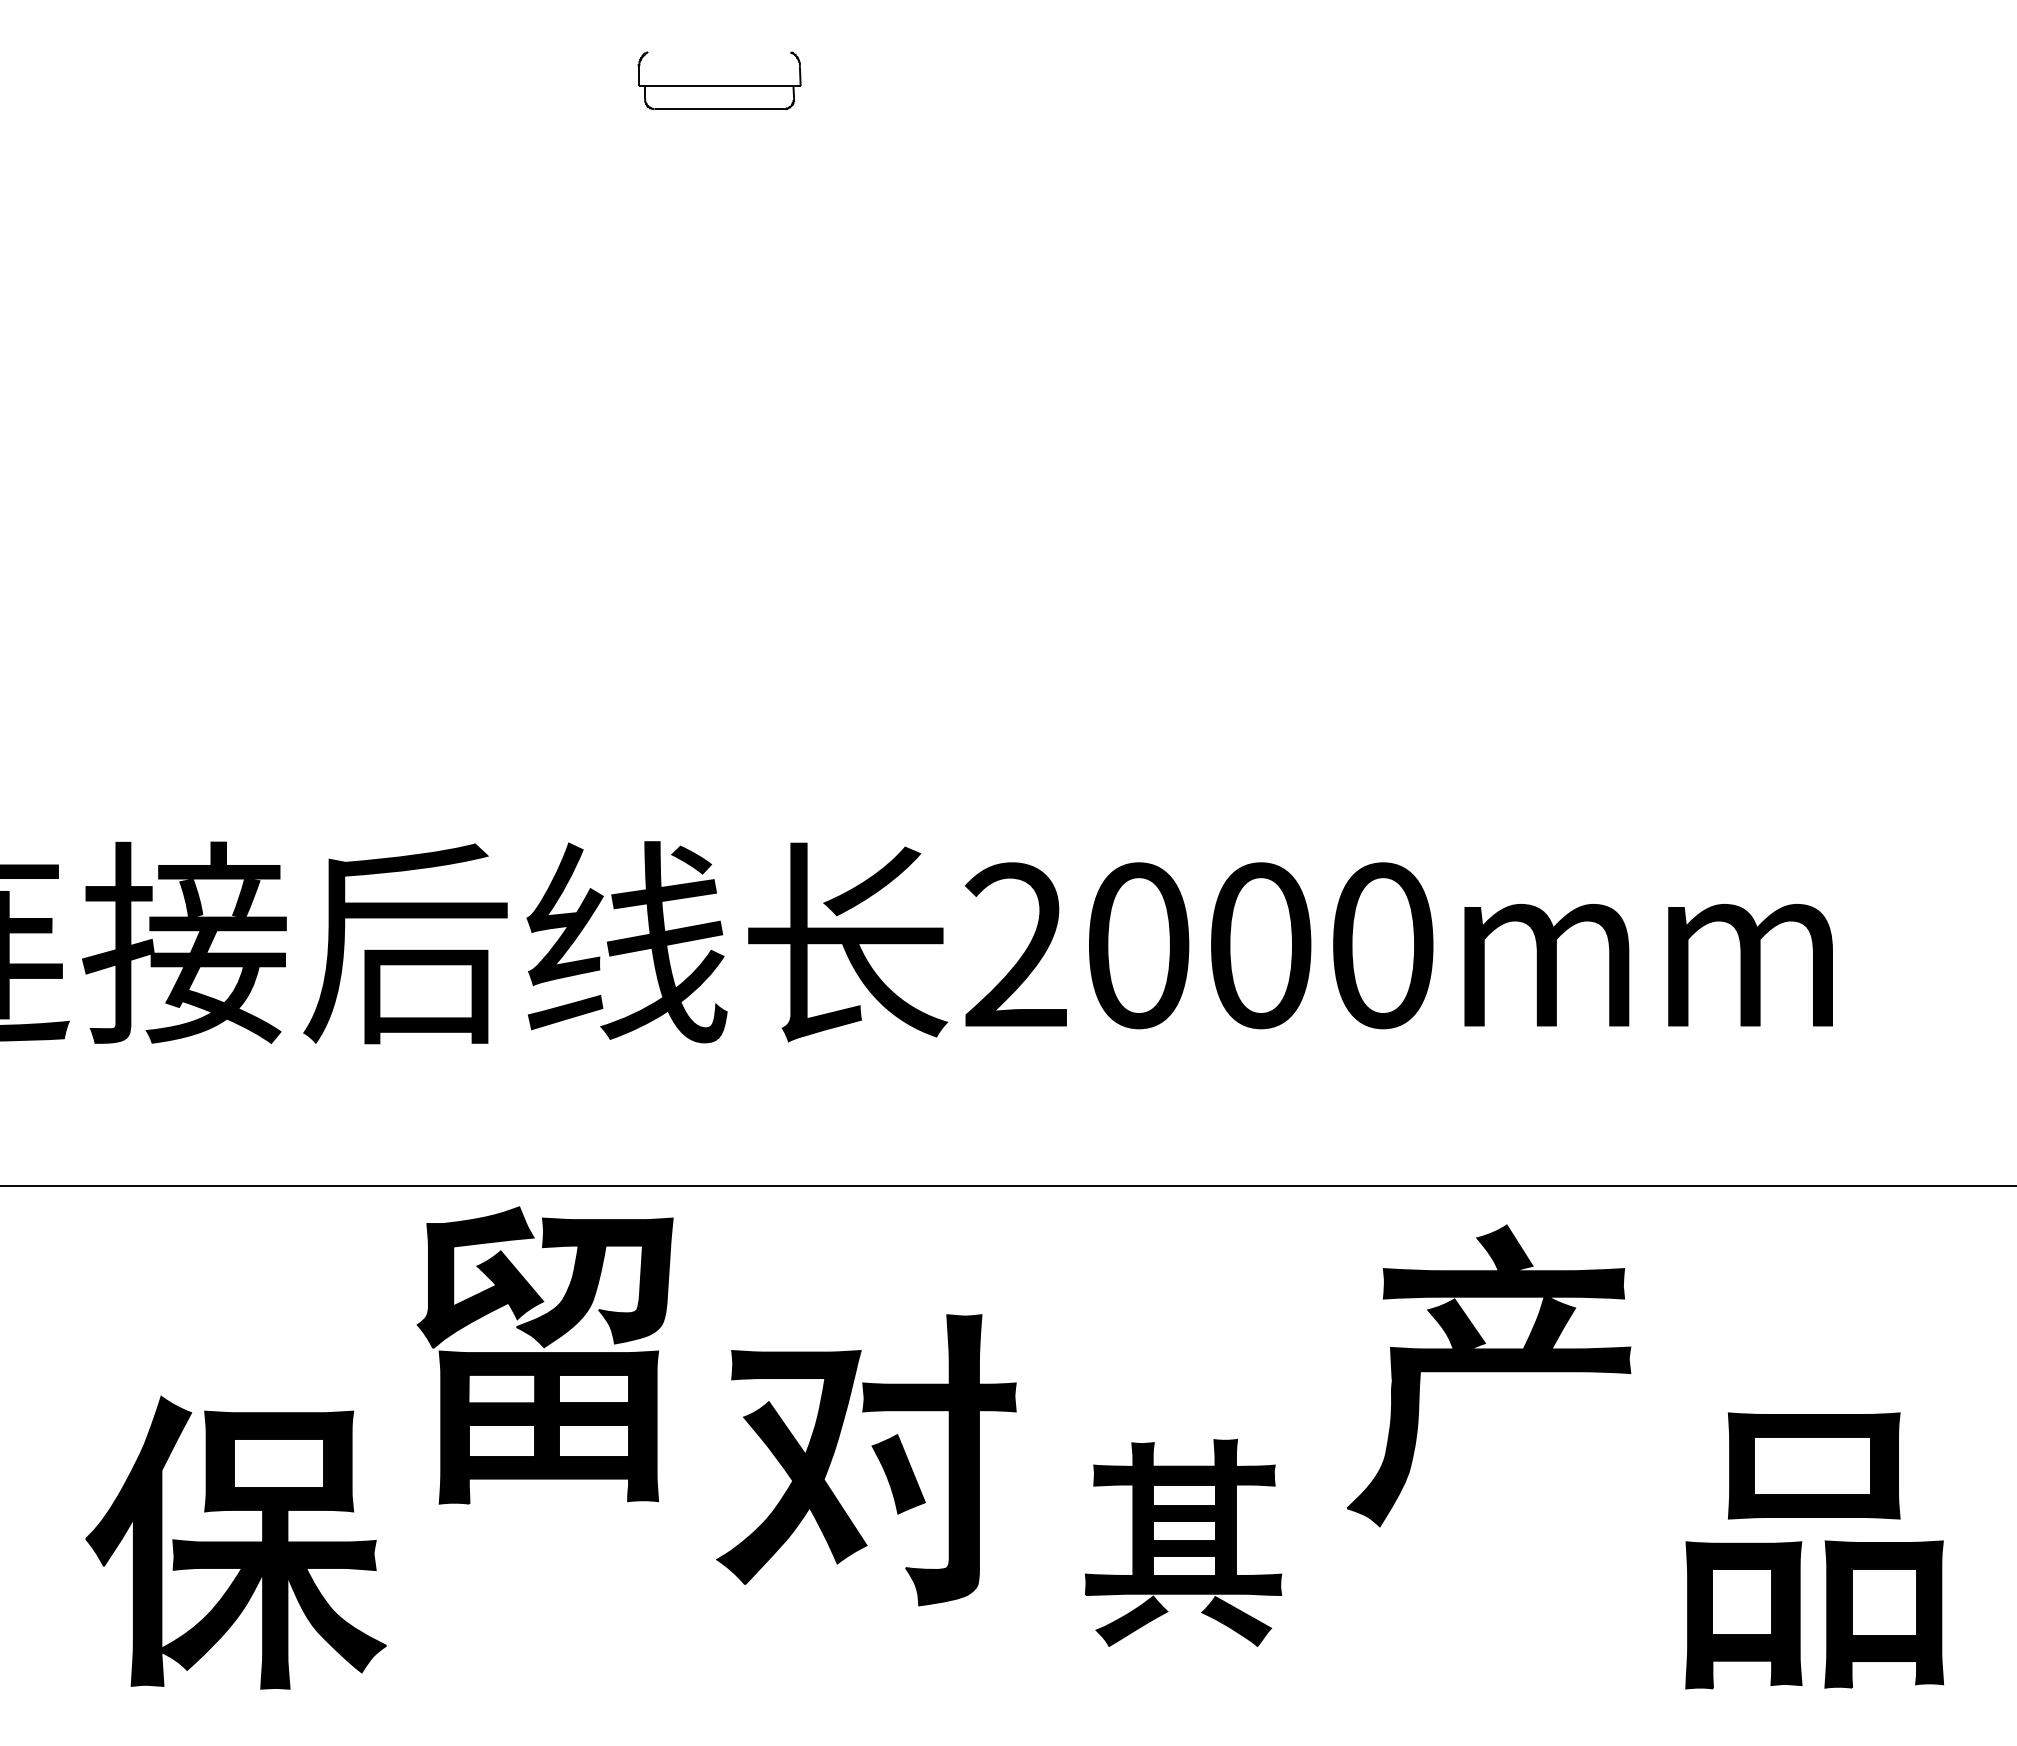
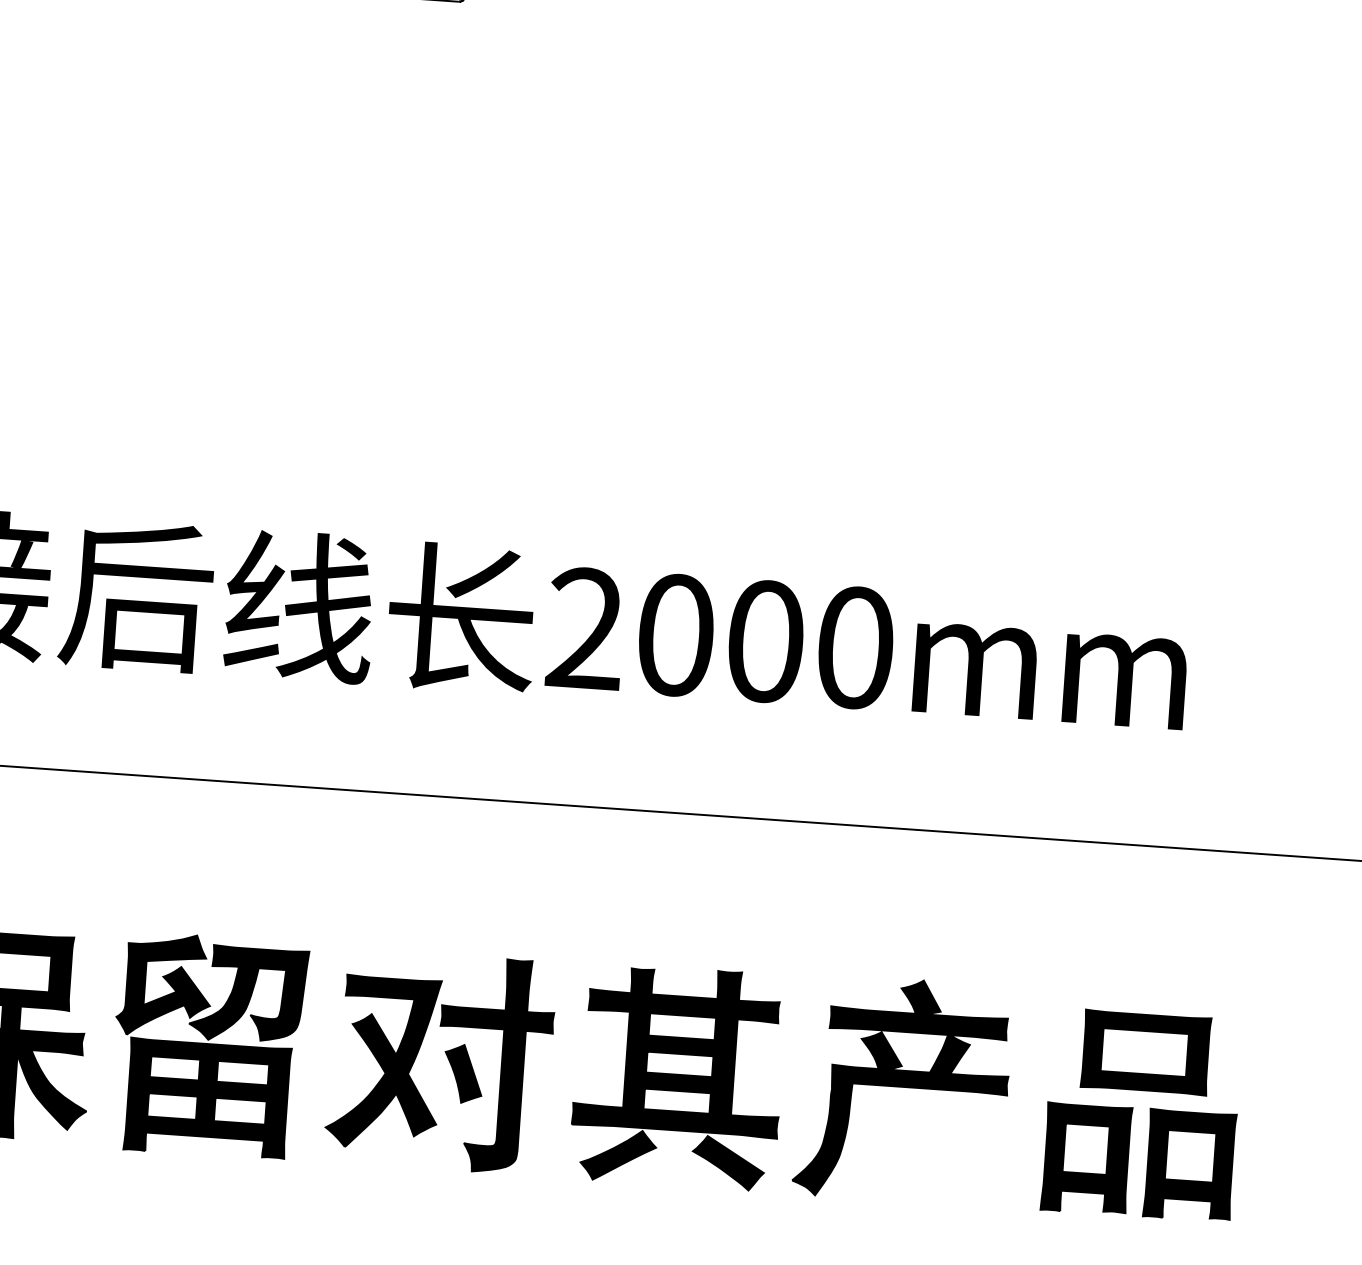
part: (544, 1355) -> (208, 1045), moved
part: (1489, 1375) -> (903, 1090), moved
part: (875, 1454) -> (447, 1058), moved
part: (1183, 1542) -> (678, 1076), size x1.43

